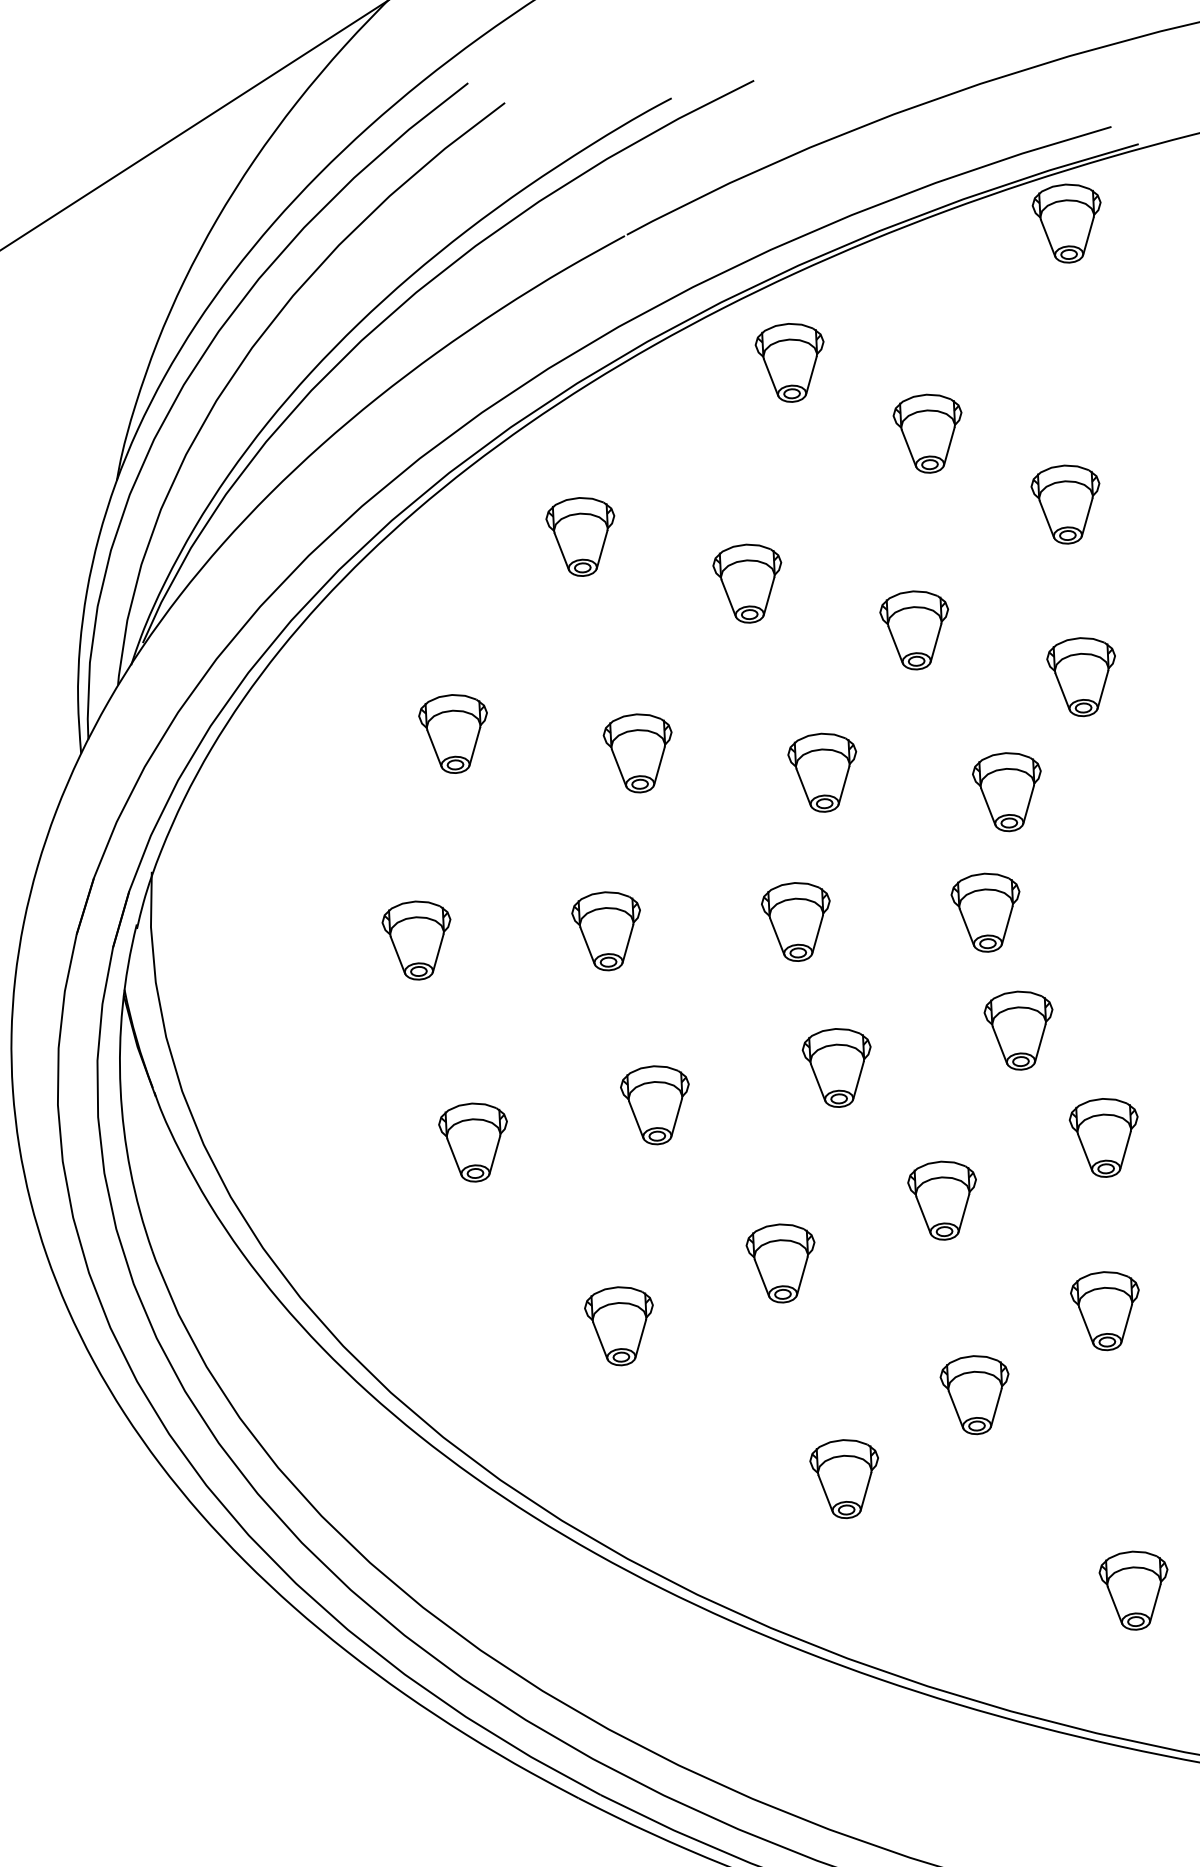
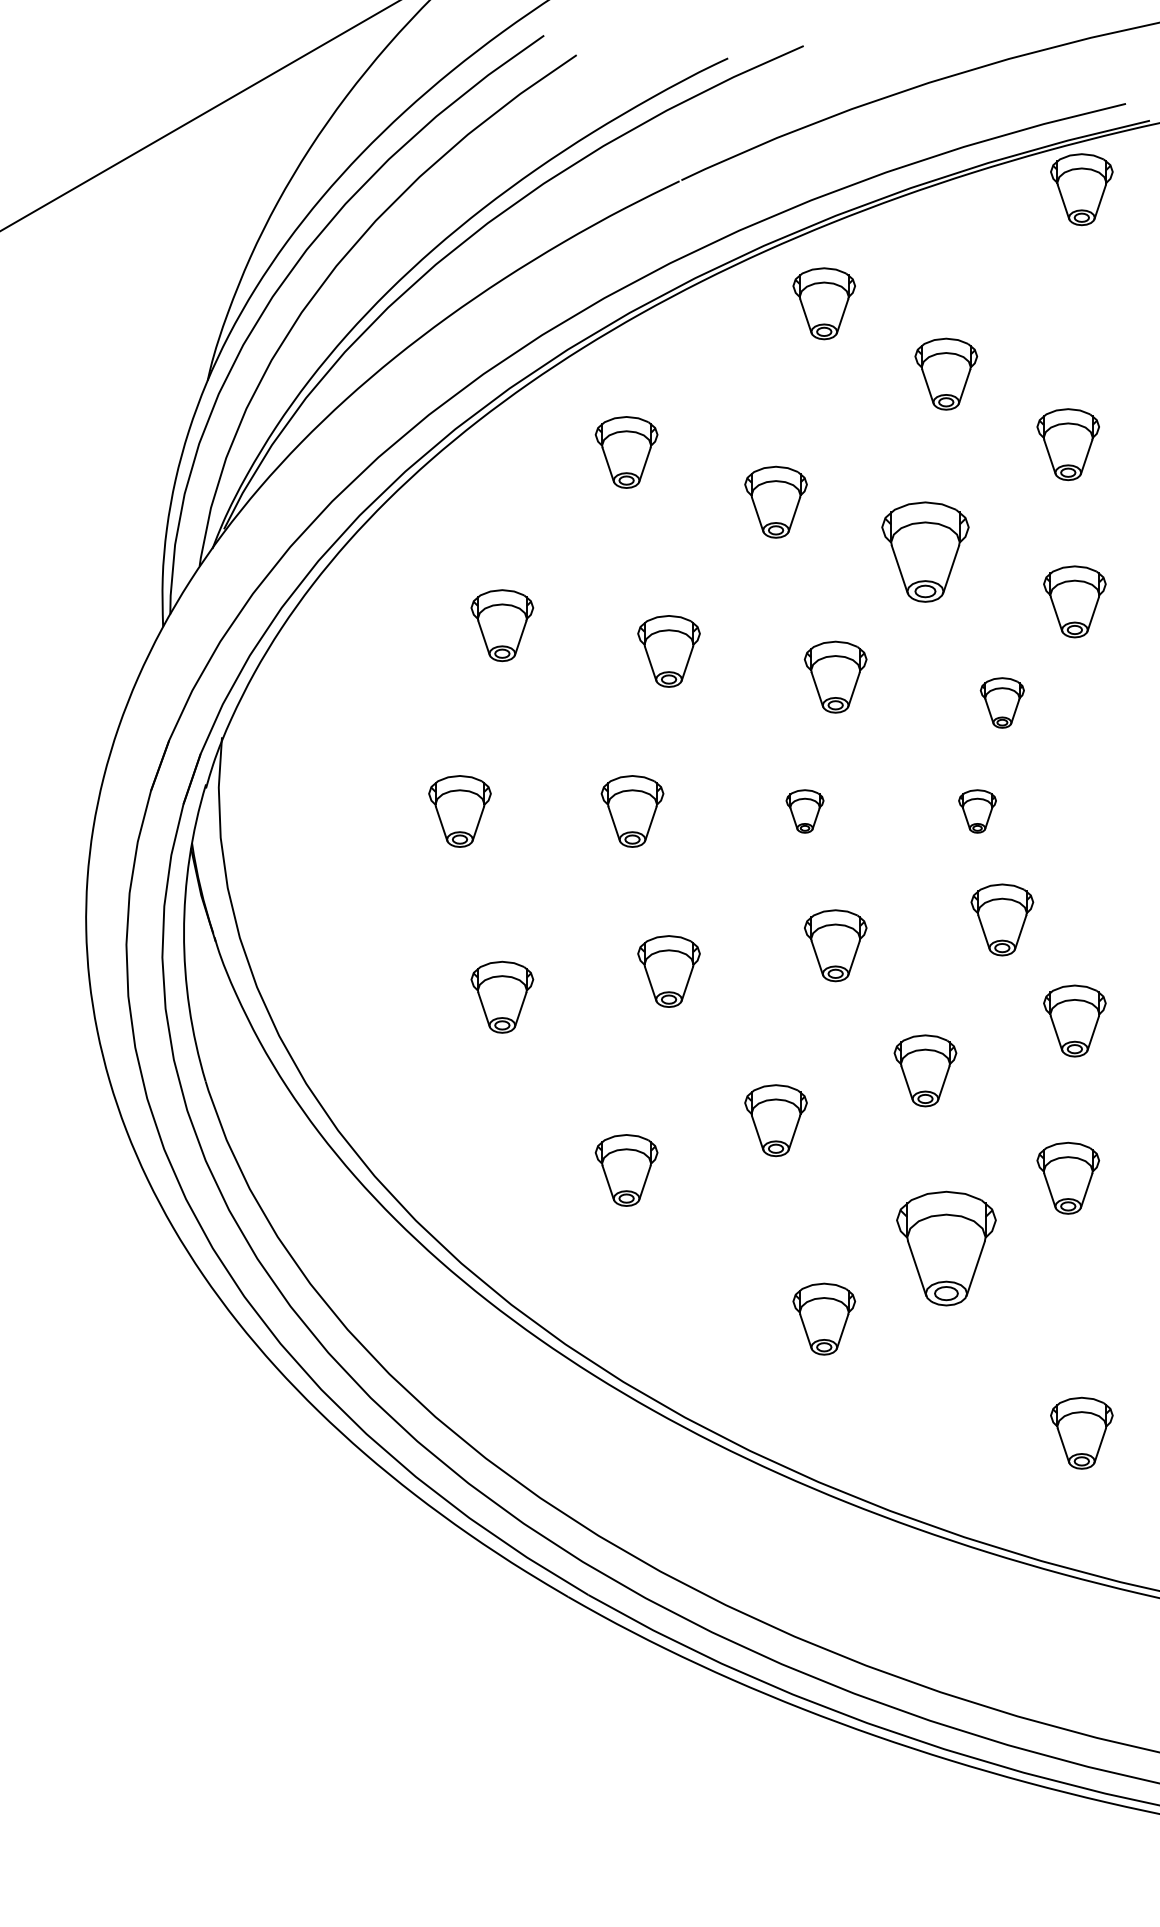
part: (915, 629) -> (925, 551), size x1.4
part: (1007, 791) -> (1002, 702), size x0.7
part: (986, 912) -> (977, 811), size x0.6
part: (796, 922) -> (804, 811), size x0.6
part: (974, 1394) -> (945, 1248), size x1.6

